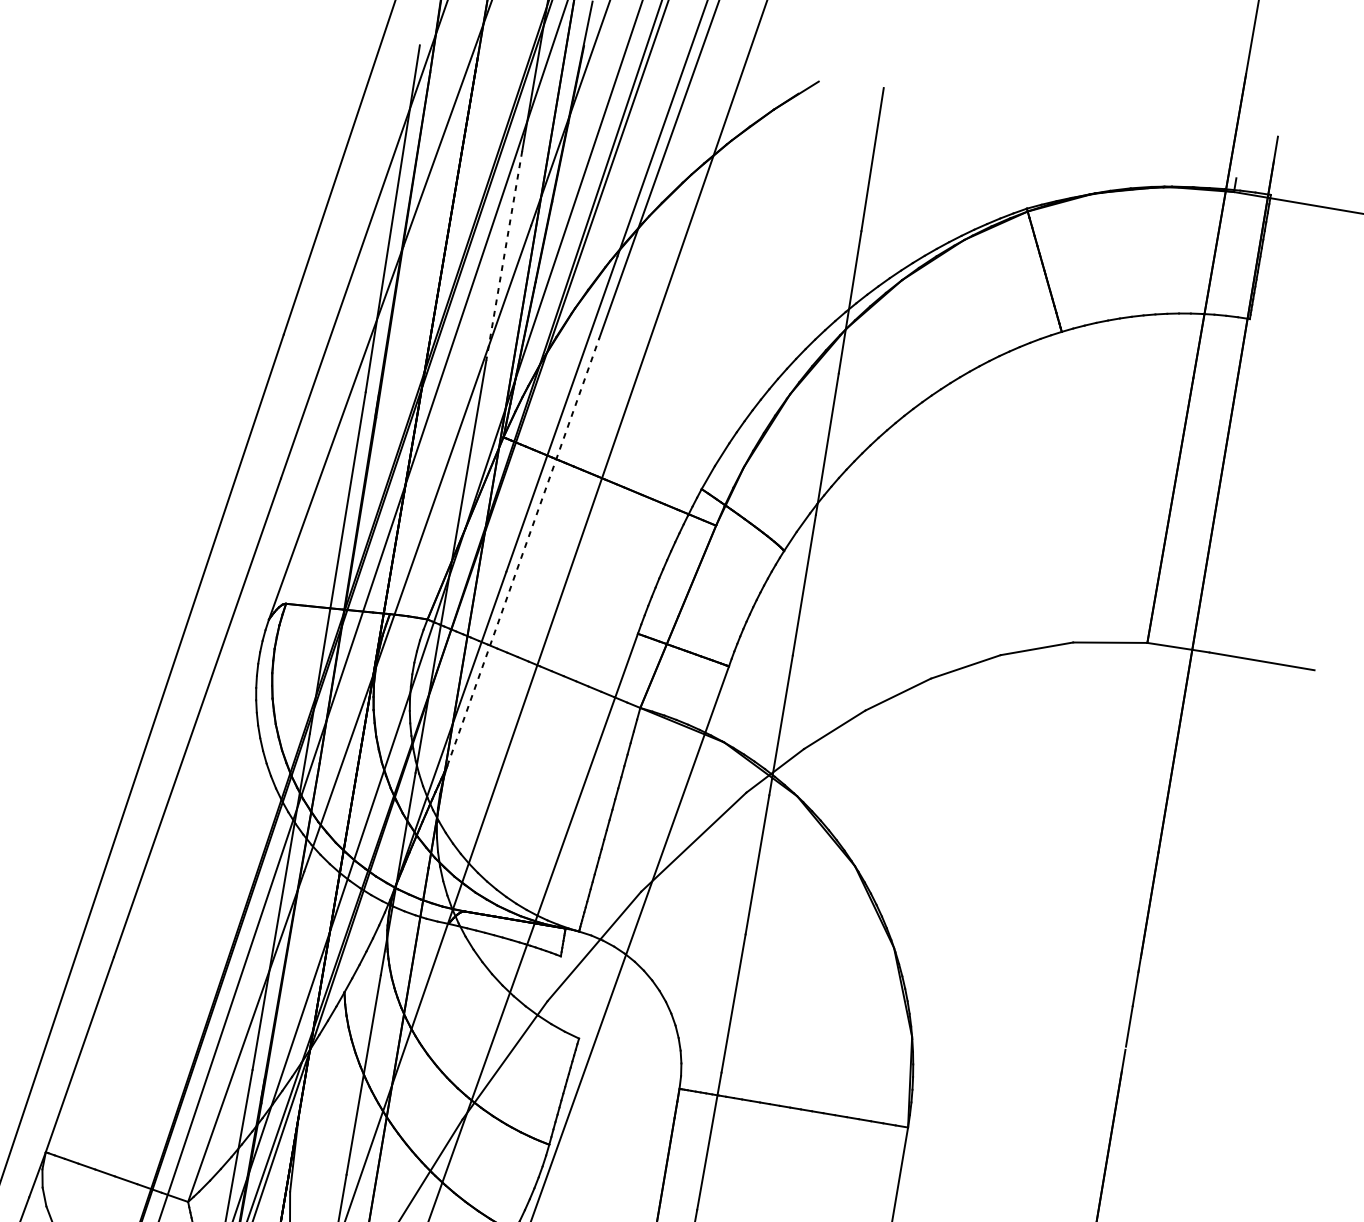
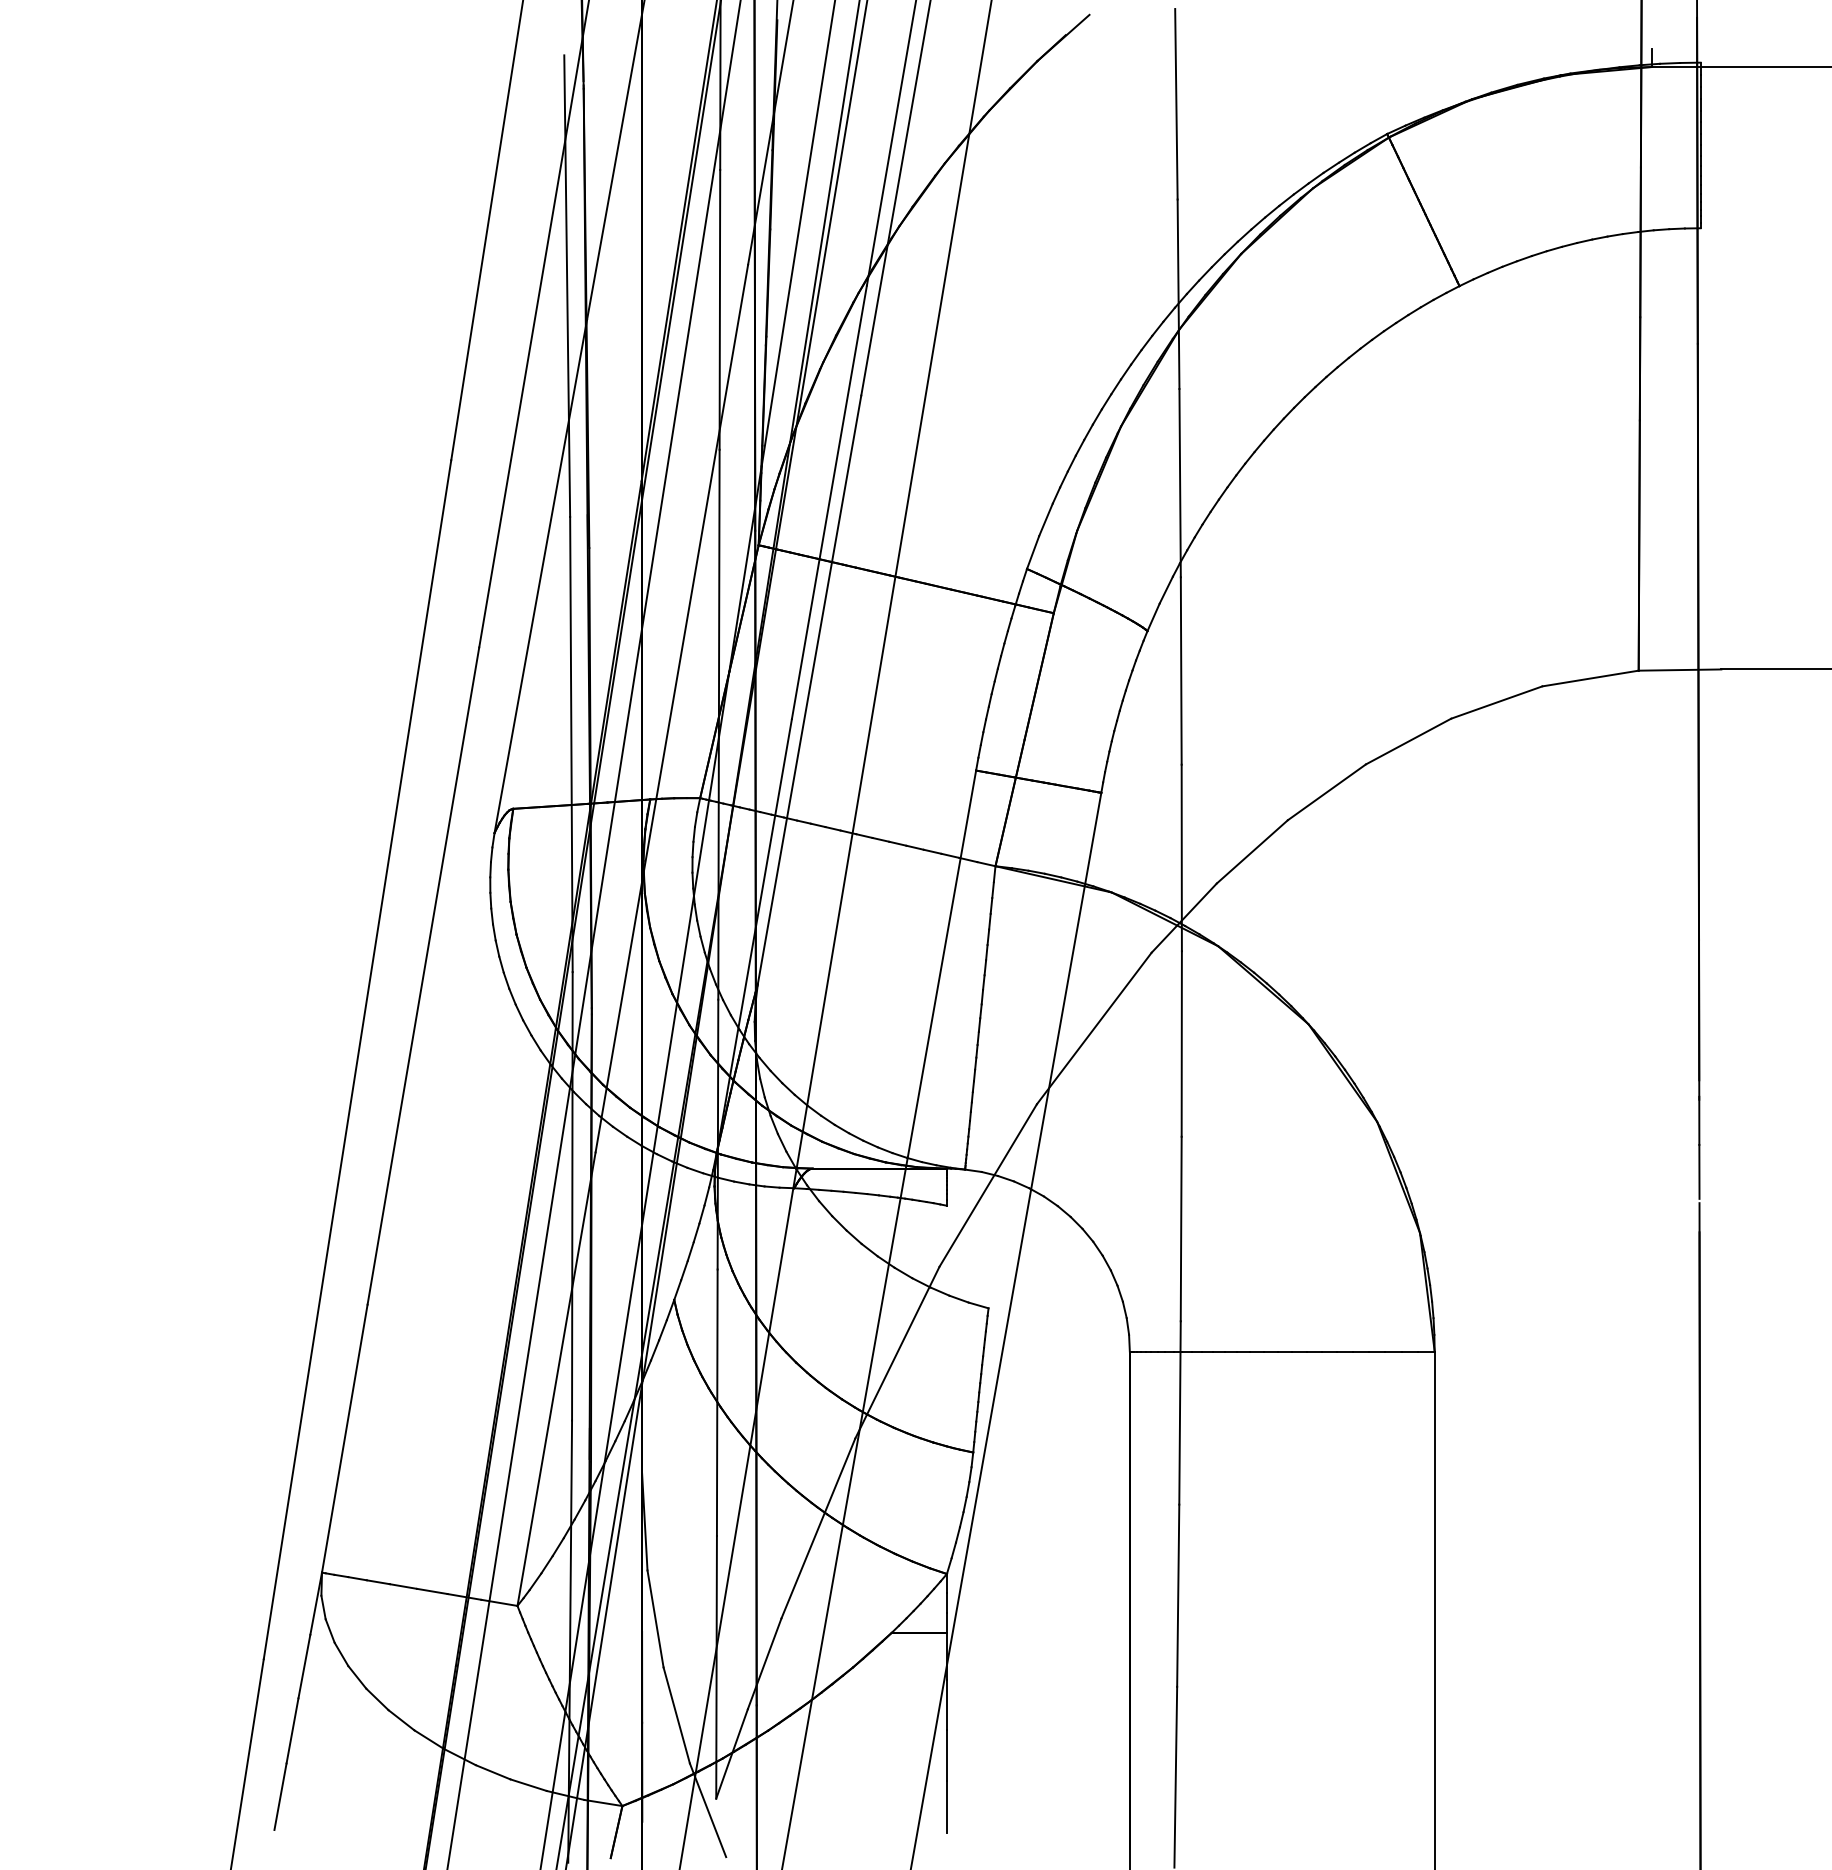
line: (504, 255) -> (719, 309), dashed -> solid
line: (523, 551) -> (809, 689), dashed -> solid

